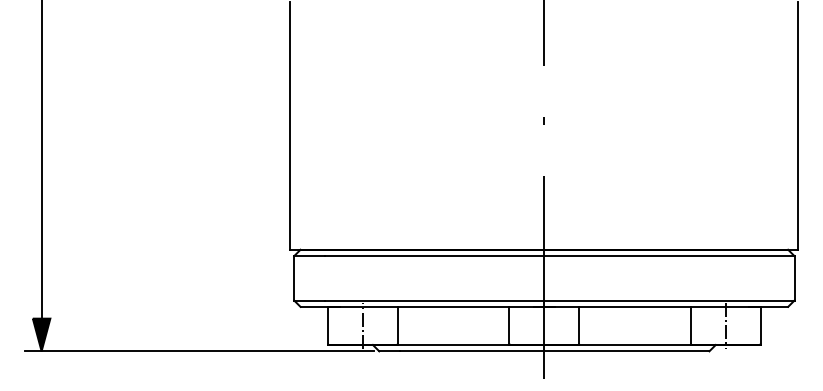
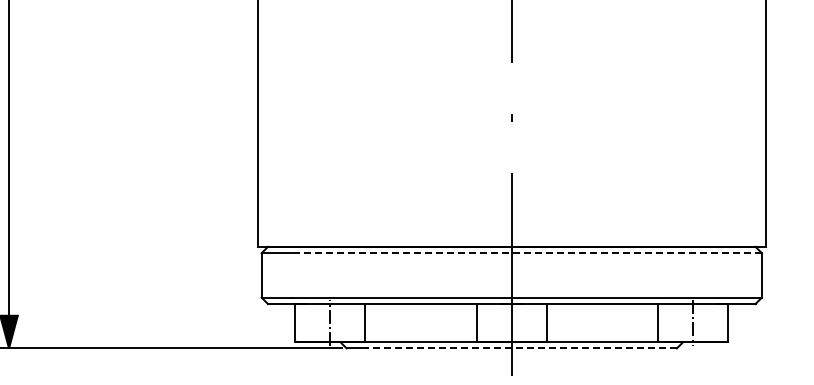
line: (559, 256) -> (526, 253), solid -> dashed
line: (554, 351) -> (521, 348), solid -> dashed

